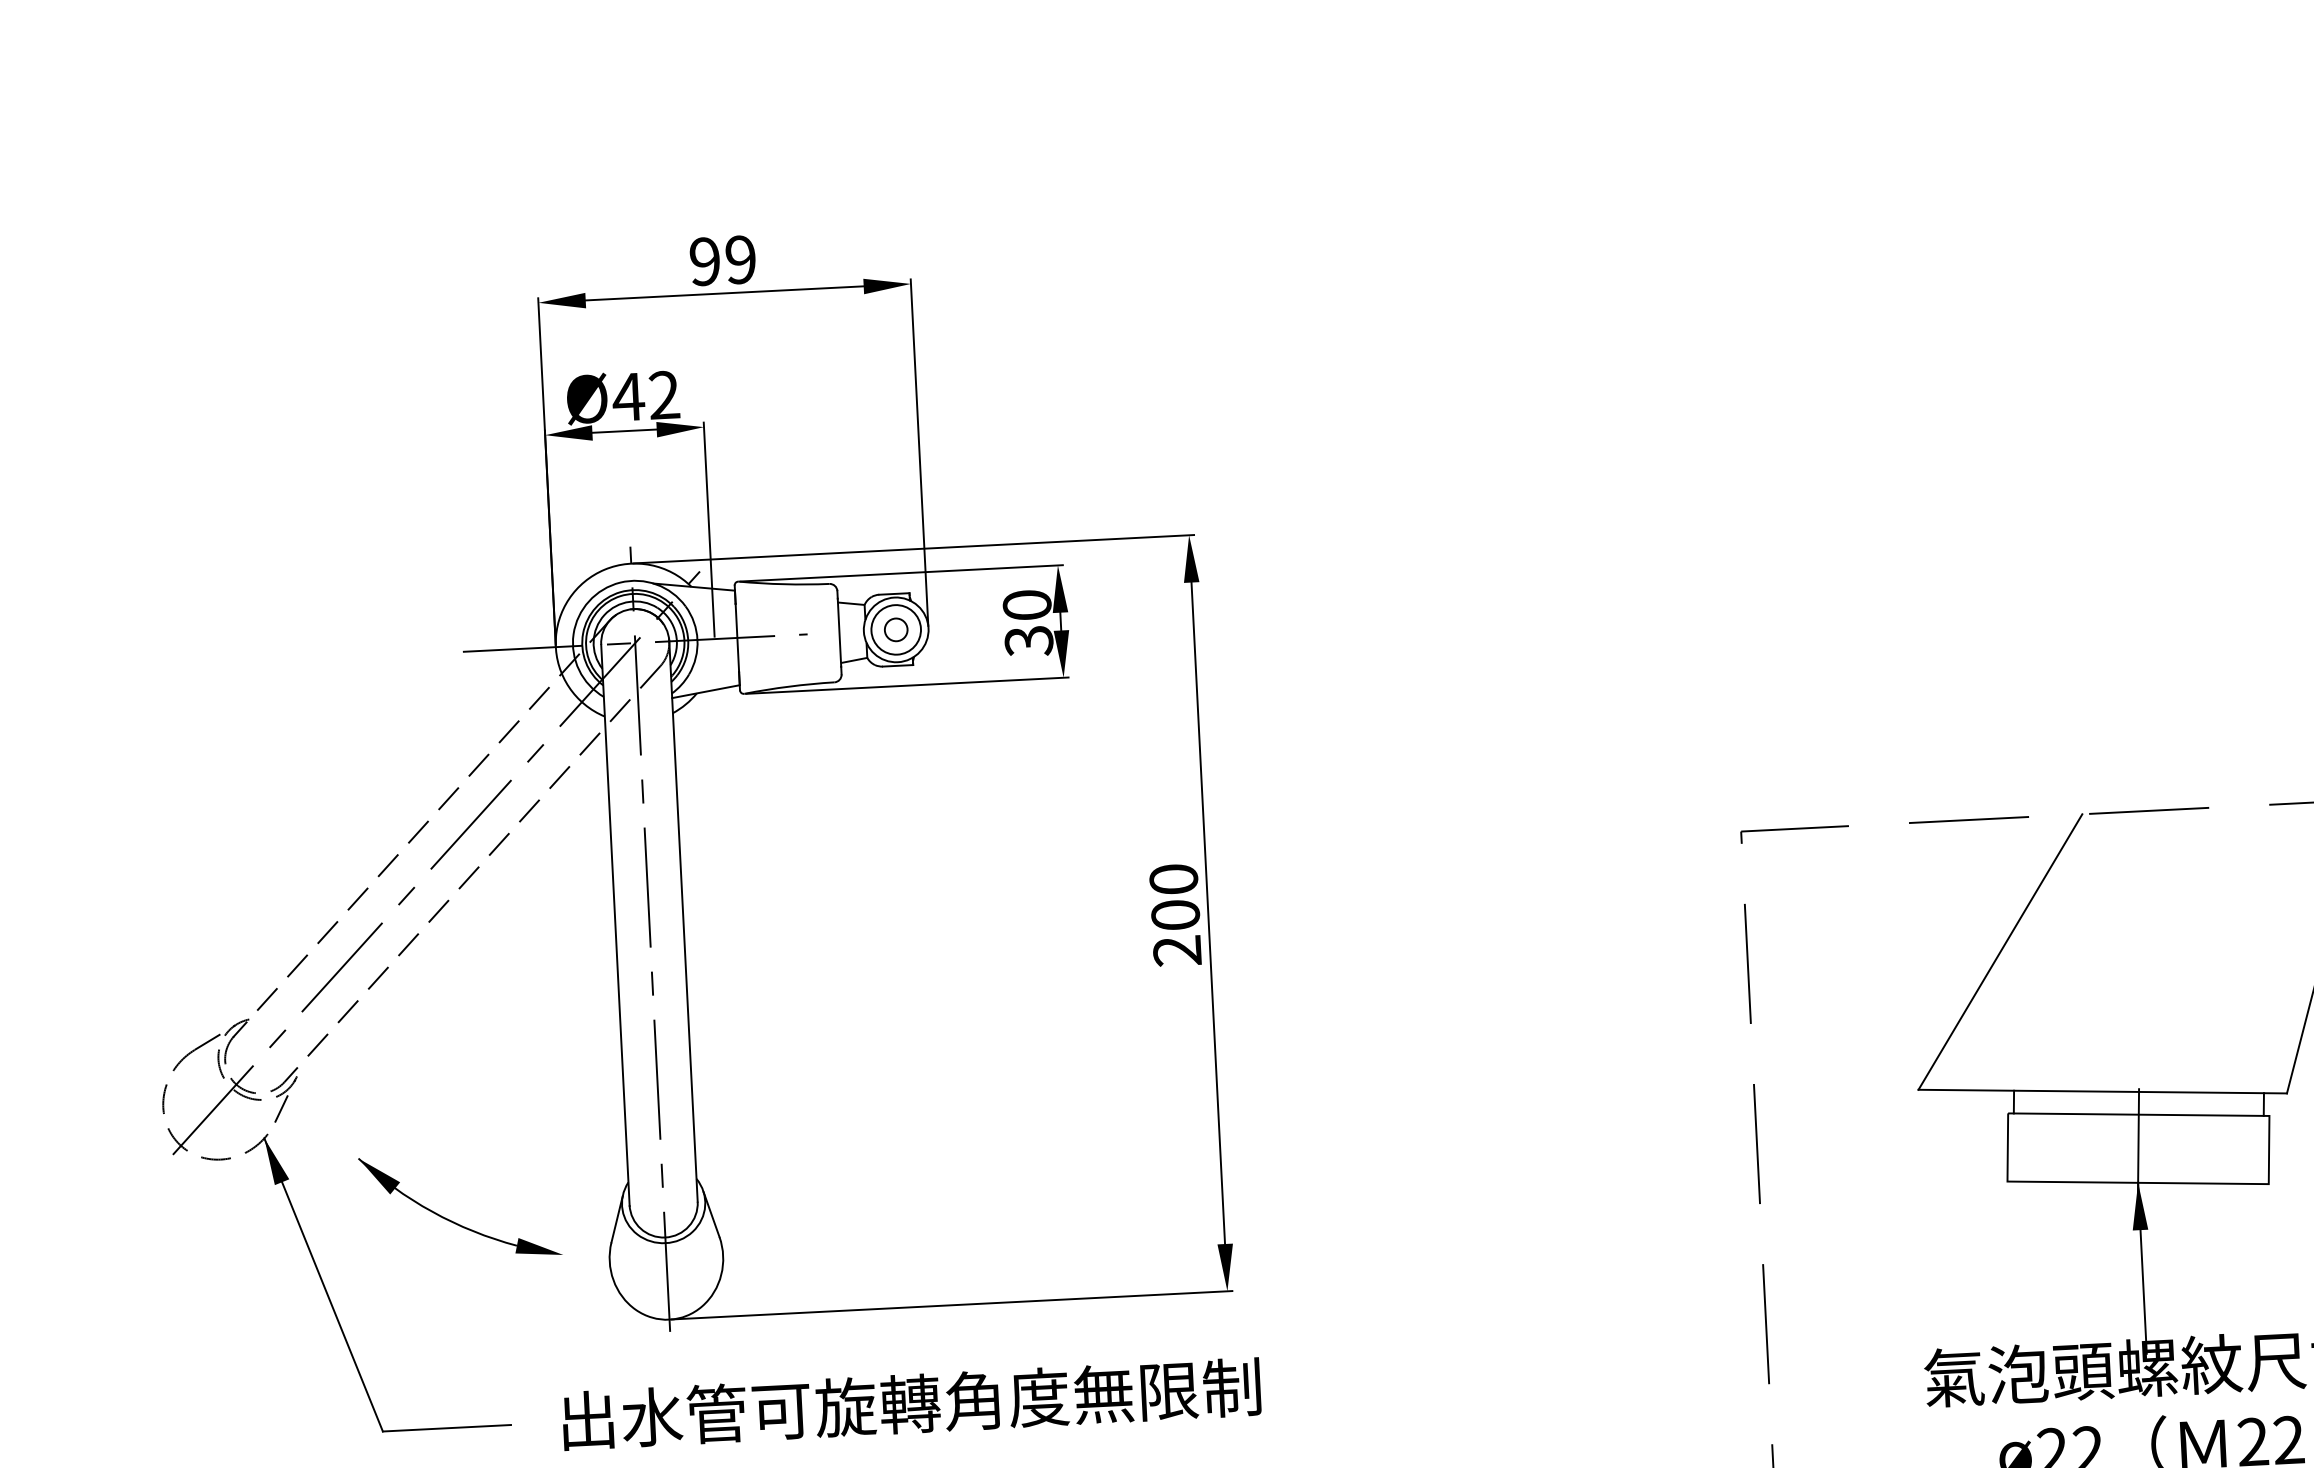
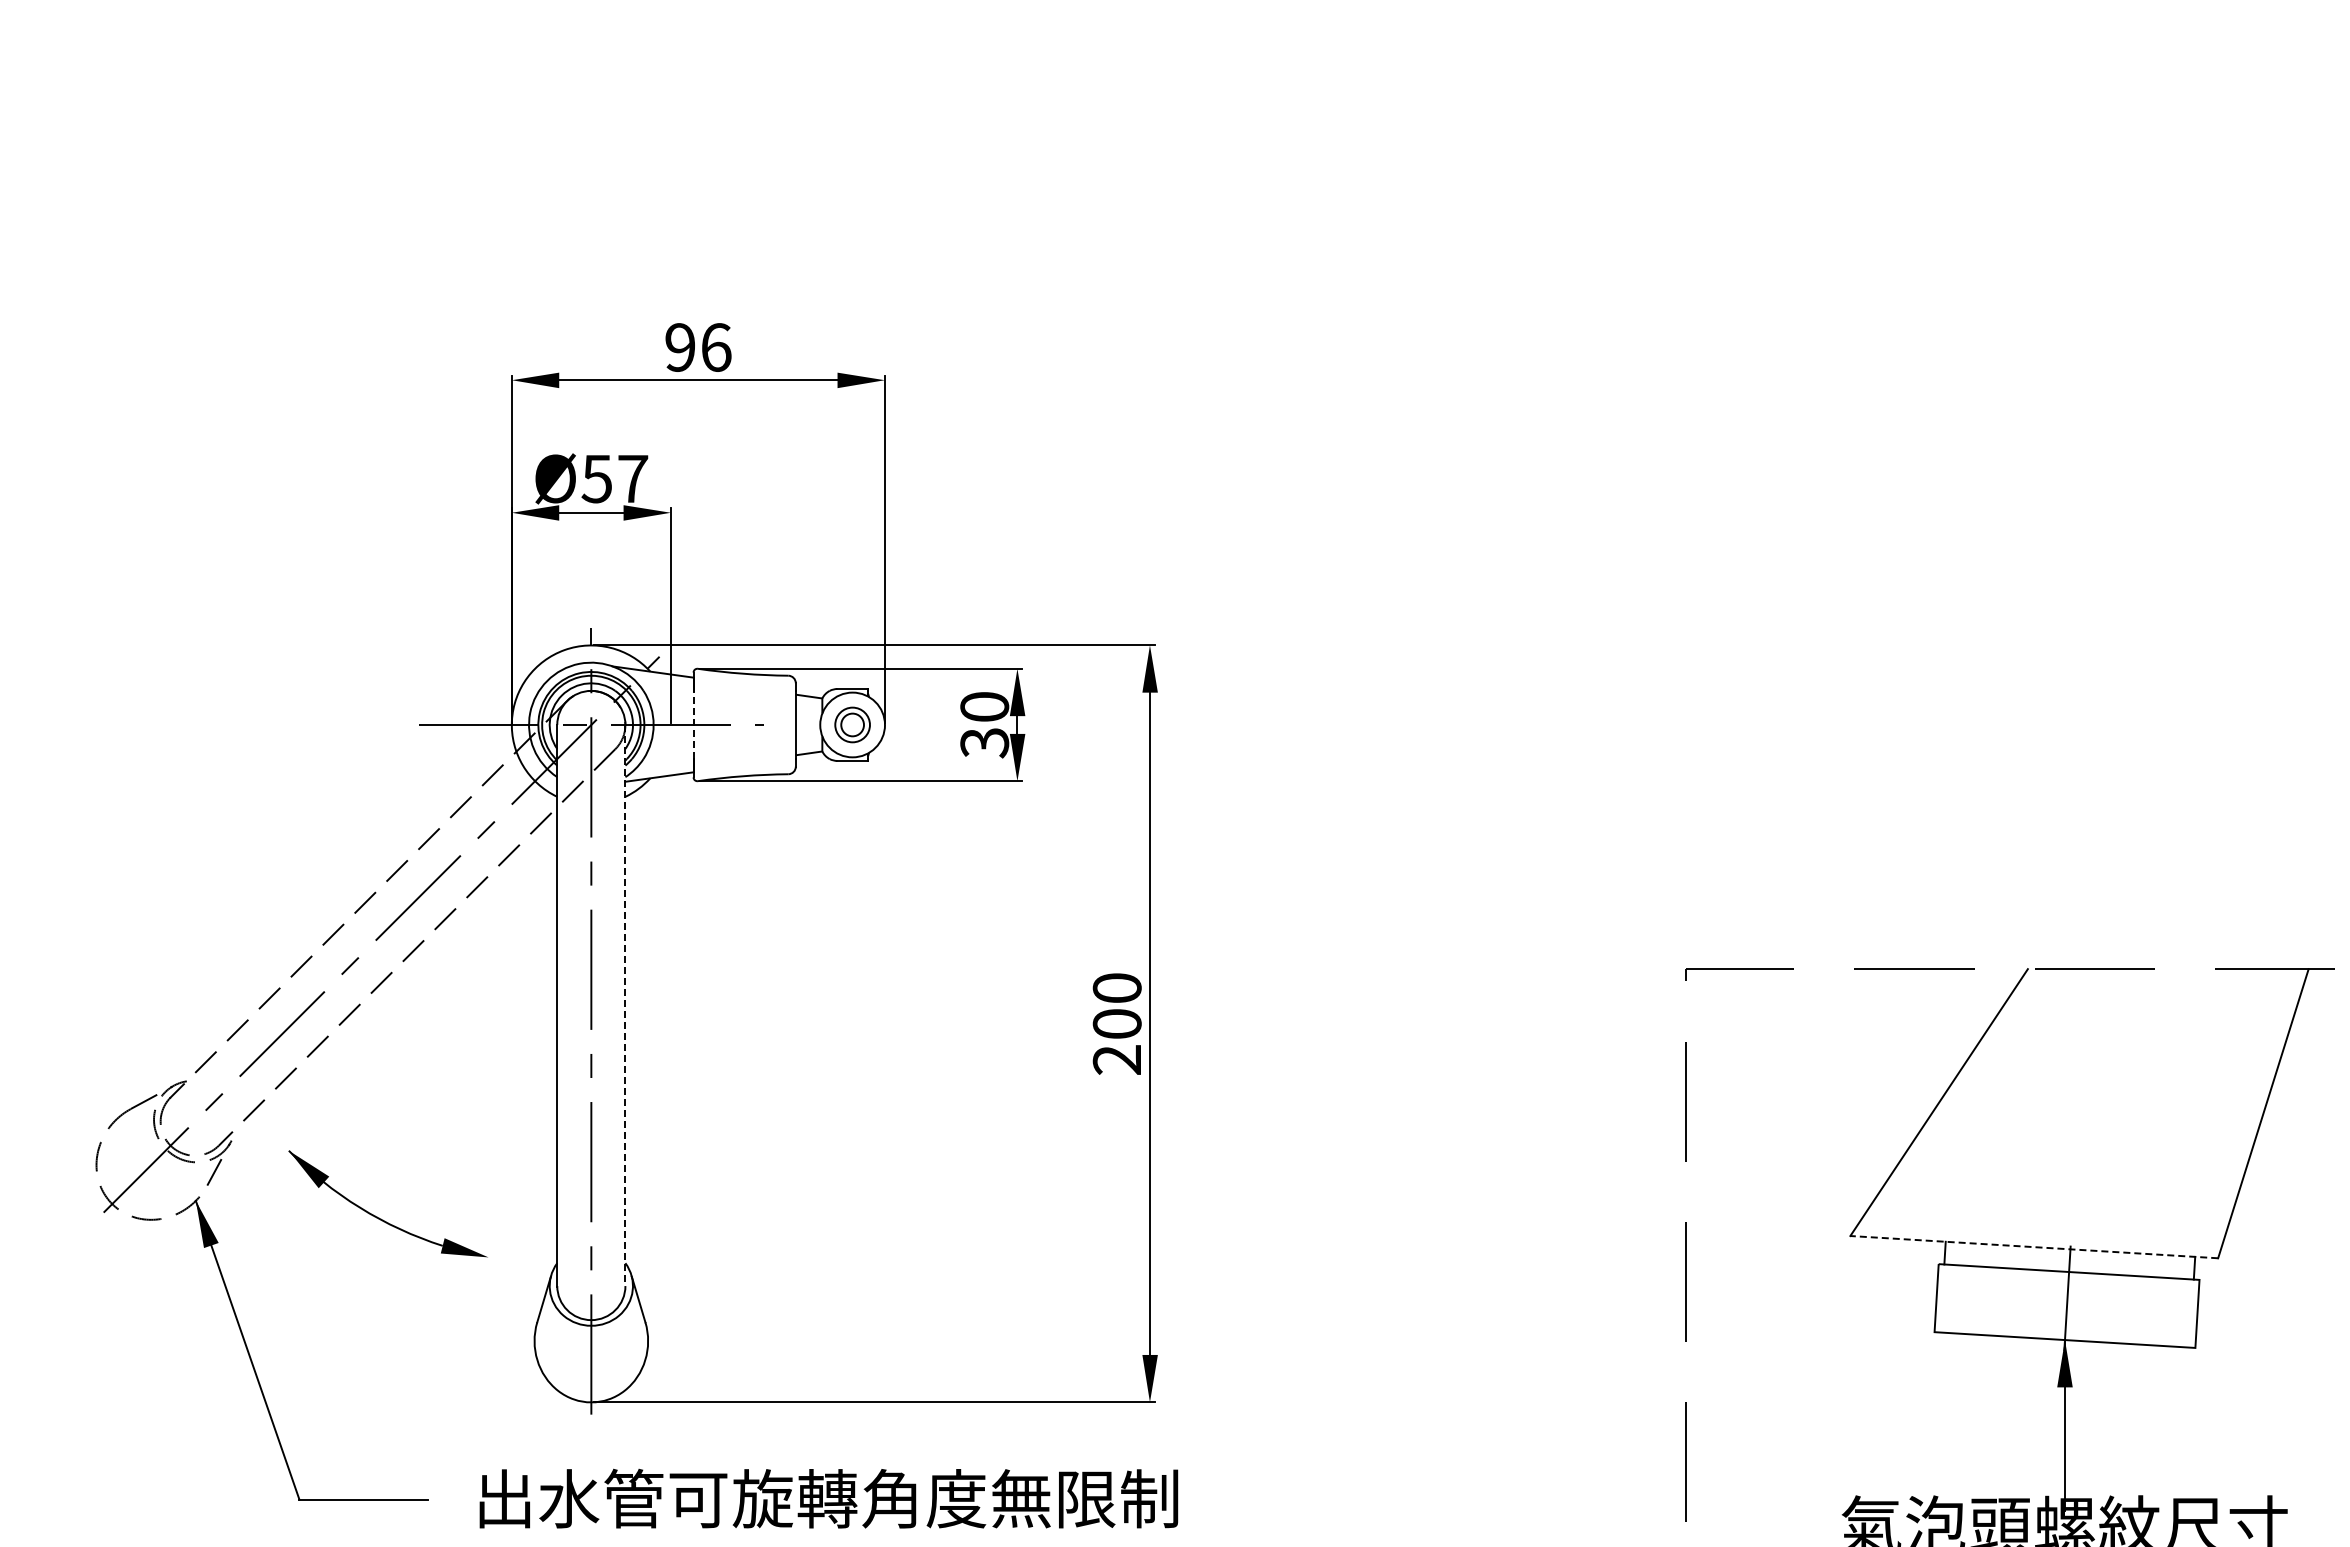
text: (741, 259) -> (716, 347), 99 -> 96
text: (645, 395) -> (614, 478), Ø42 -> Ø57
circle: (896, 629) -> (852, 724), size x0.7
line: (737, 637) -> (693, 724), solid -> dashed
line: (683, 921) -> (625, 1005), solid -> dashed
line: (2102, 1091) -> (2033, 1247), solid -> dashed
part: (452, 1220) -> (379, 1217), moved

